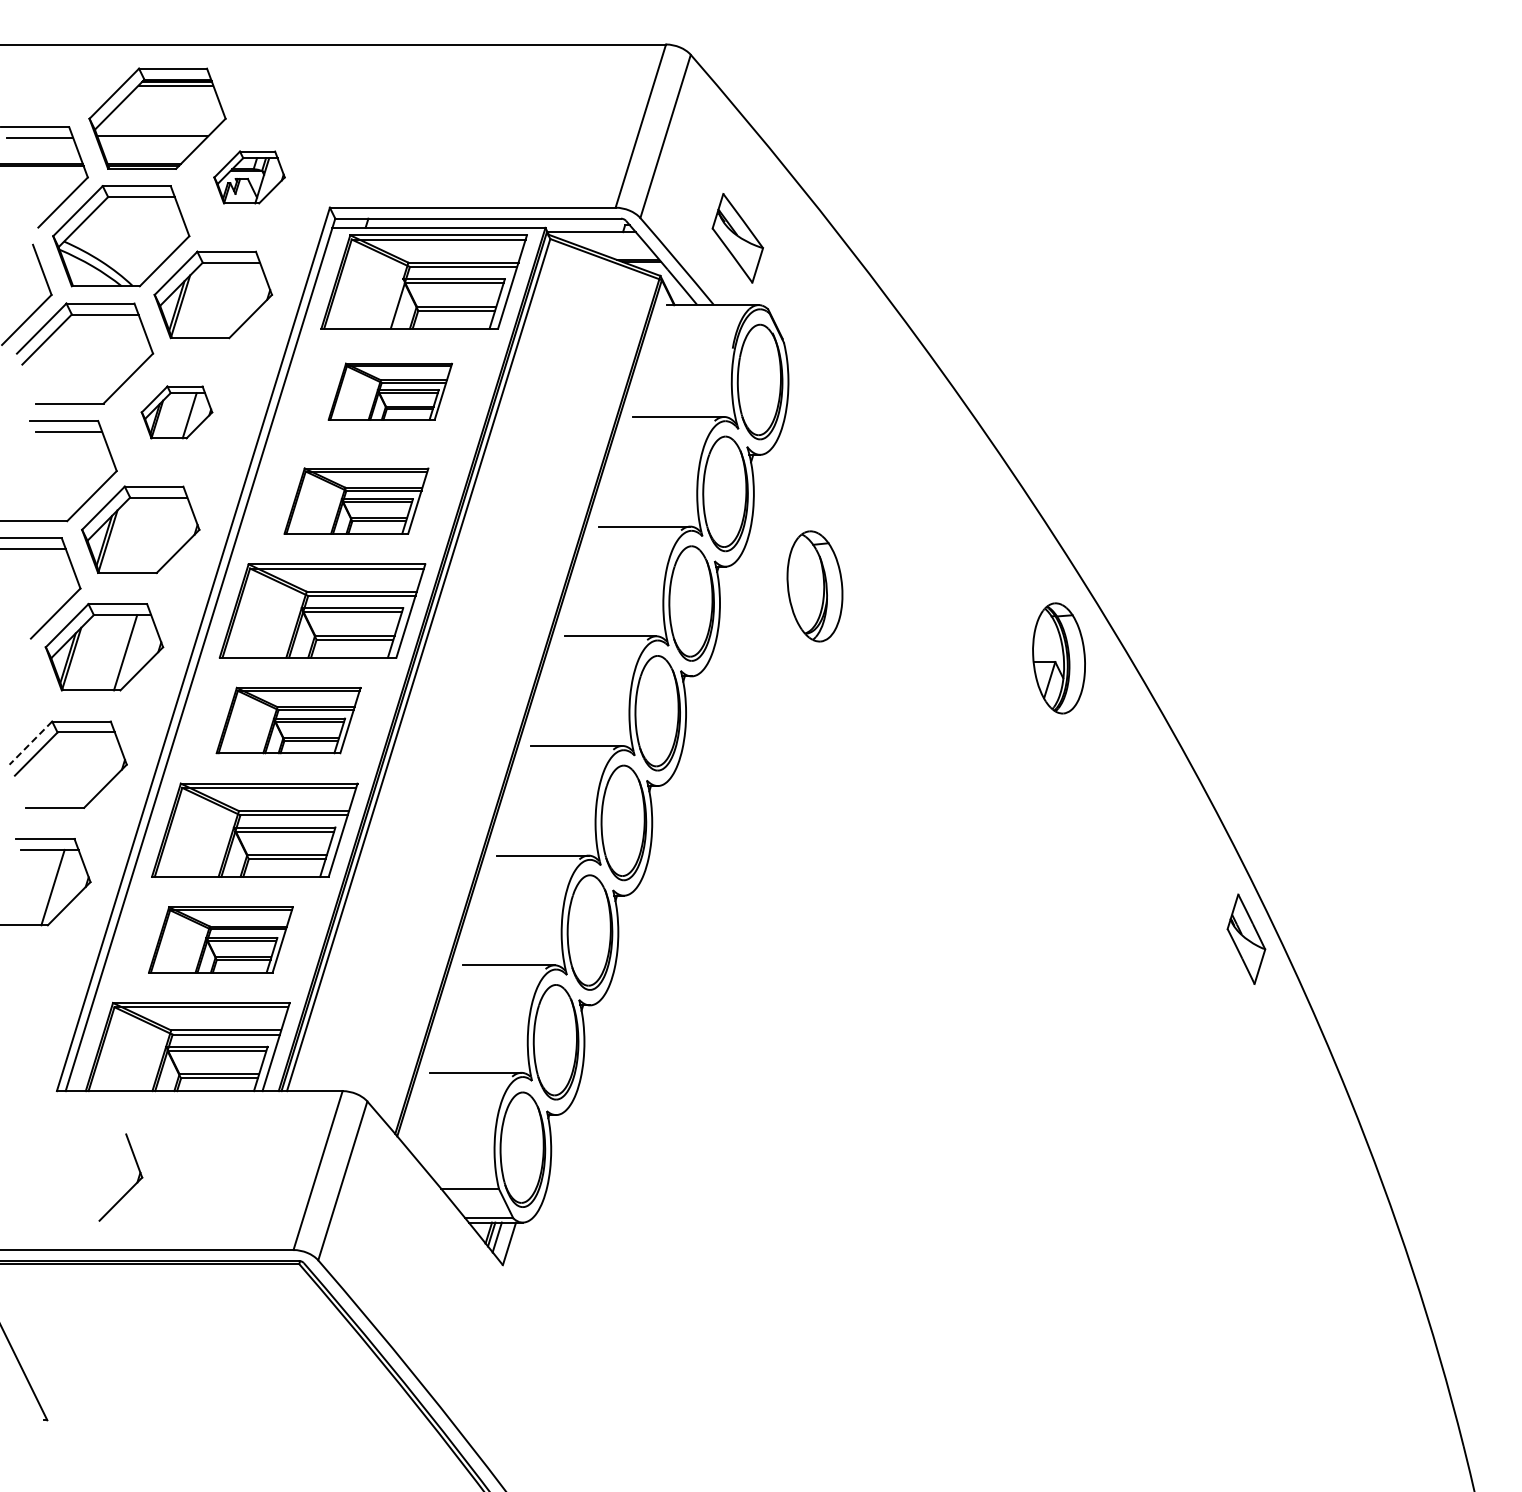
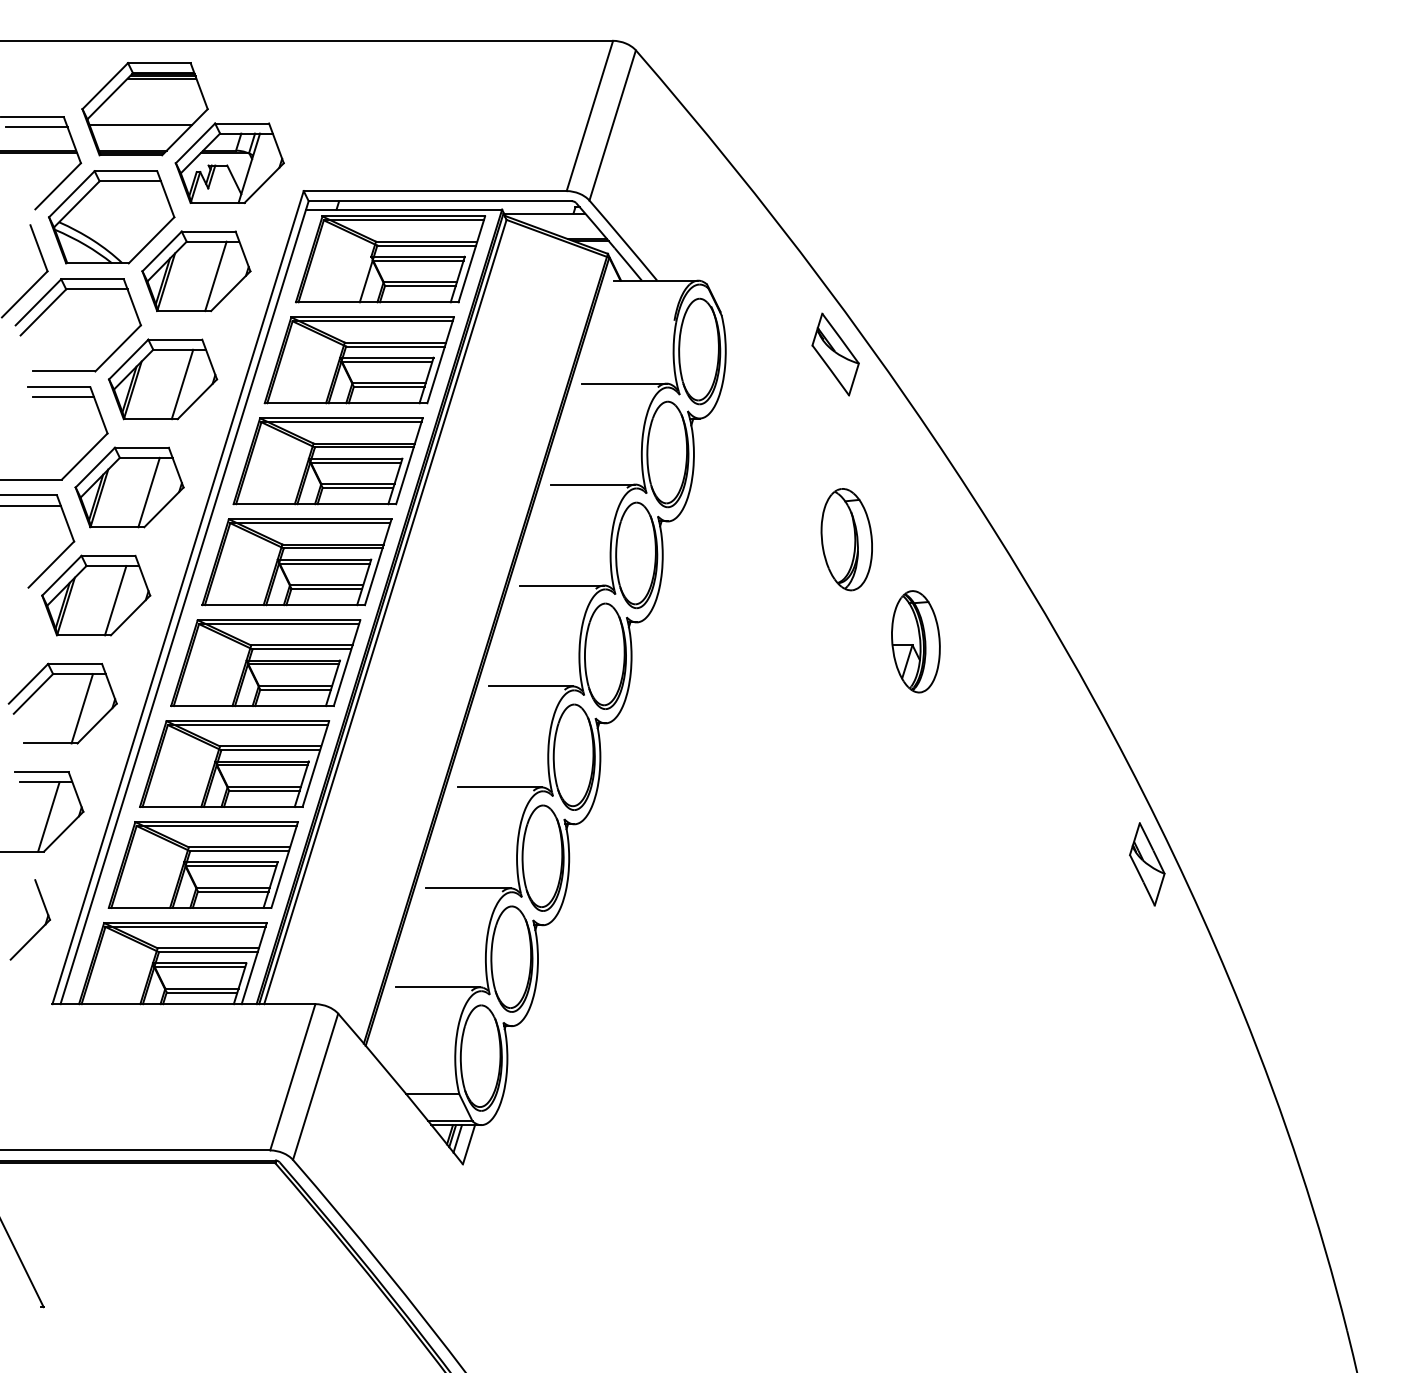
part: (249, 177) -> (229, 163), size x1.67
part: (737, 238) -> (835, 354), moved
line: (234, 300) -> (215, 276), added
part: (390, 391) -> (359, 360), size x1.67
part: (176, 412) -> (162, 379), size x1.67
part: (356, 500) -> (328, 460), size x1.43
line: (161, 535) -> (148, 492), added
part: (814, 586) -> (846, 539), moved
part: (1058, 658) -> (915, 641), moved
part: (288, 720) -> (265, 663), size x1.43
line: (30, 743) -> (28, 684), dashed -> solid
line: (88, 769) -> (81, 708), added
part: (220, 939) -> (203, 864), size x1.43
part: (131, 1187) -> (40, 929), moved

